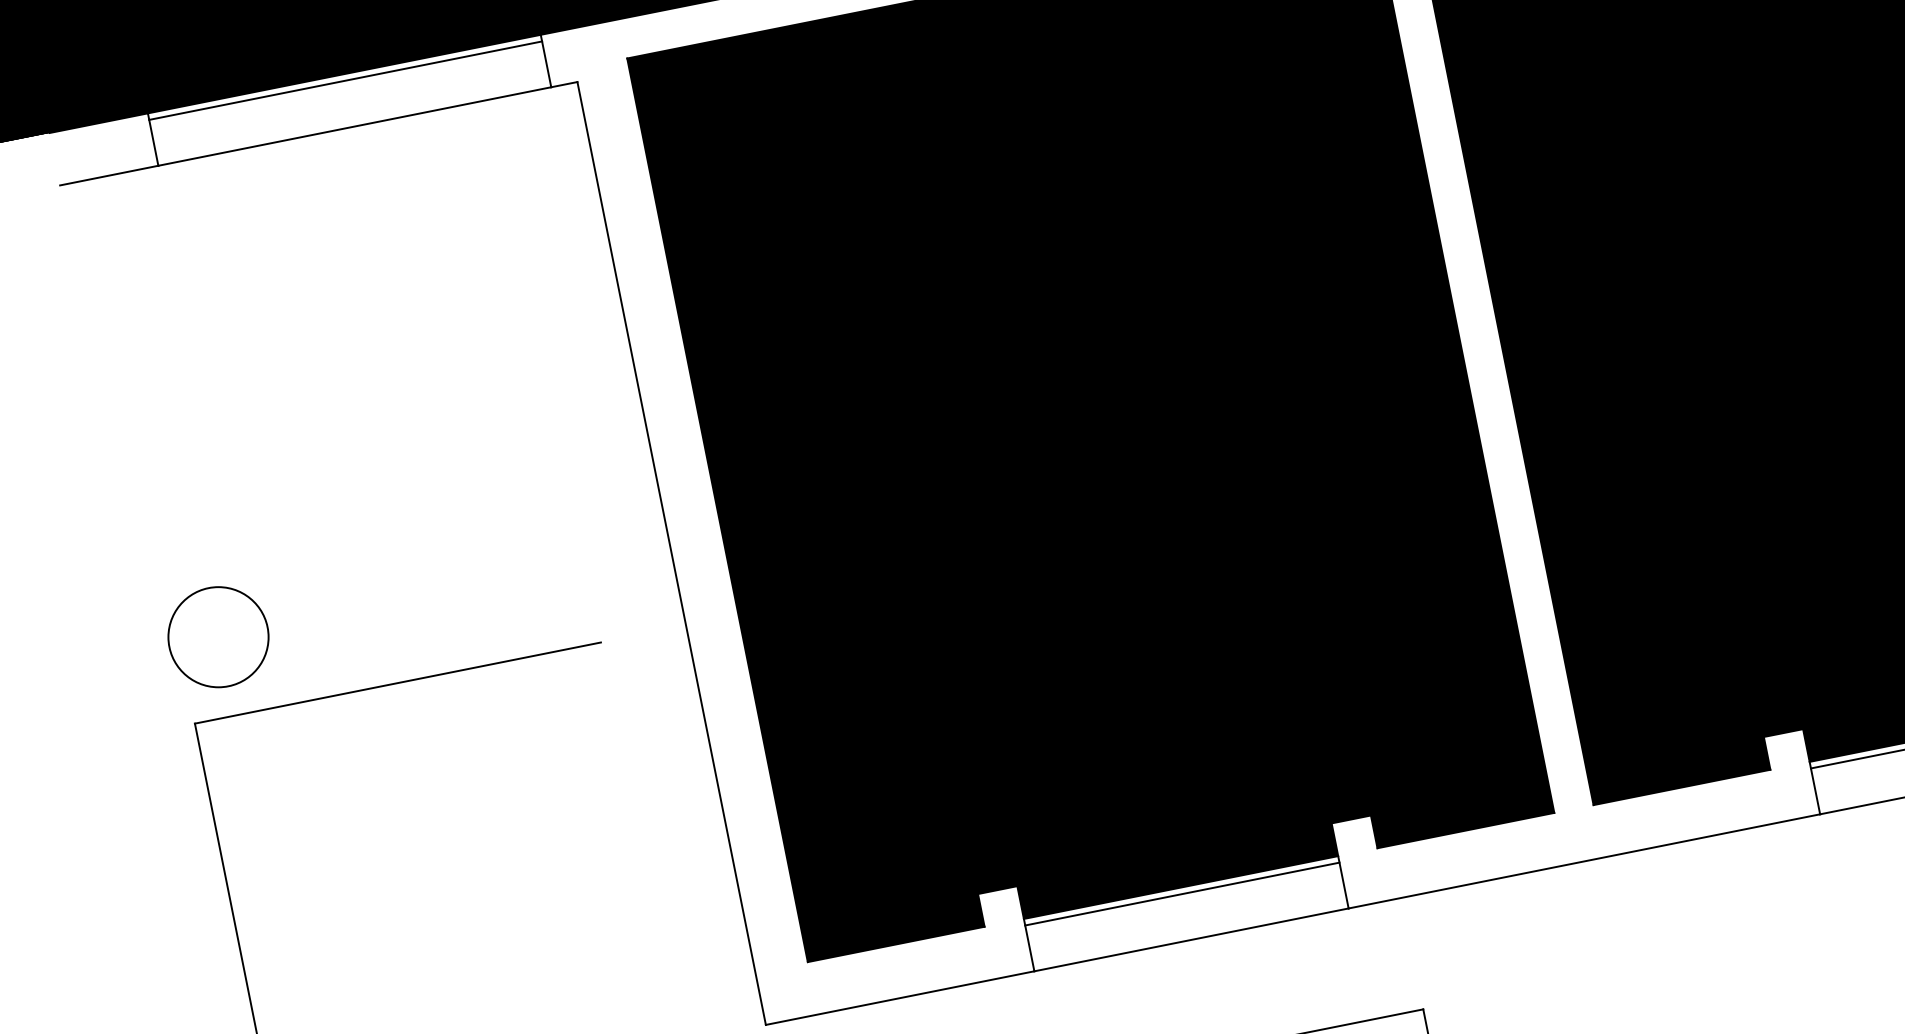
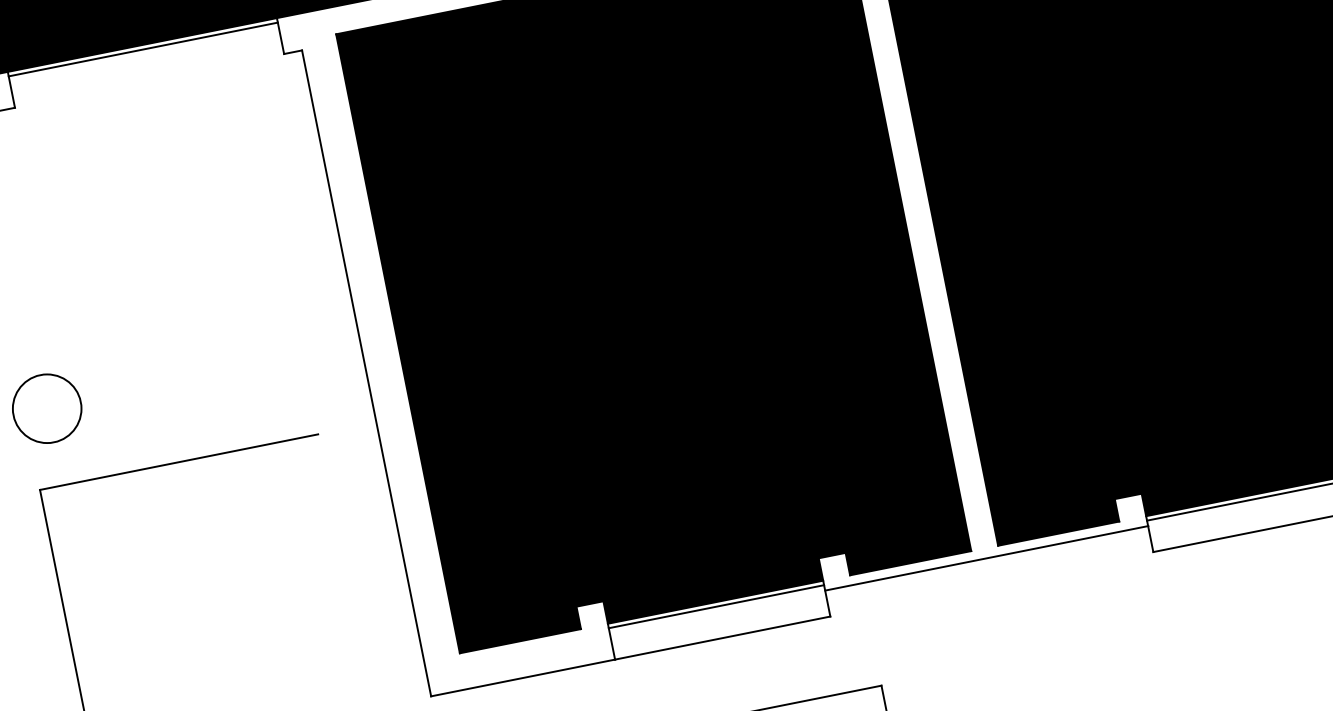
line: (354, 125) -> (149, 80), removed
circle: (218, 636) -> (47, 408), moved
line: (1583, 861) -> (986, 558), moved

